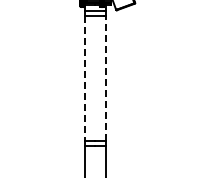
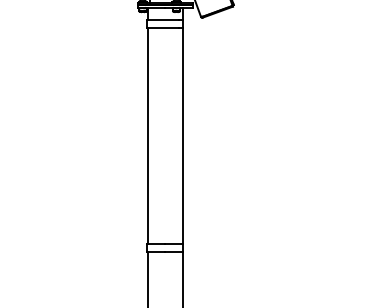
line: (85, 78) -> (148, 135), dashed -> solid
line: (105, 78) -> (182, 135), dashed -> solid

